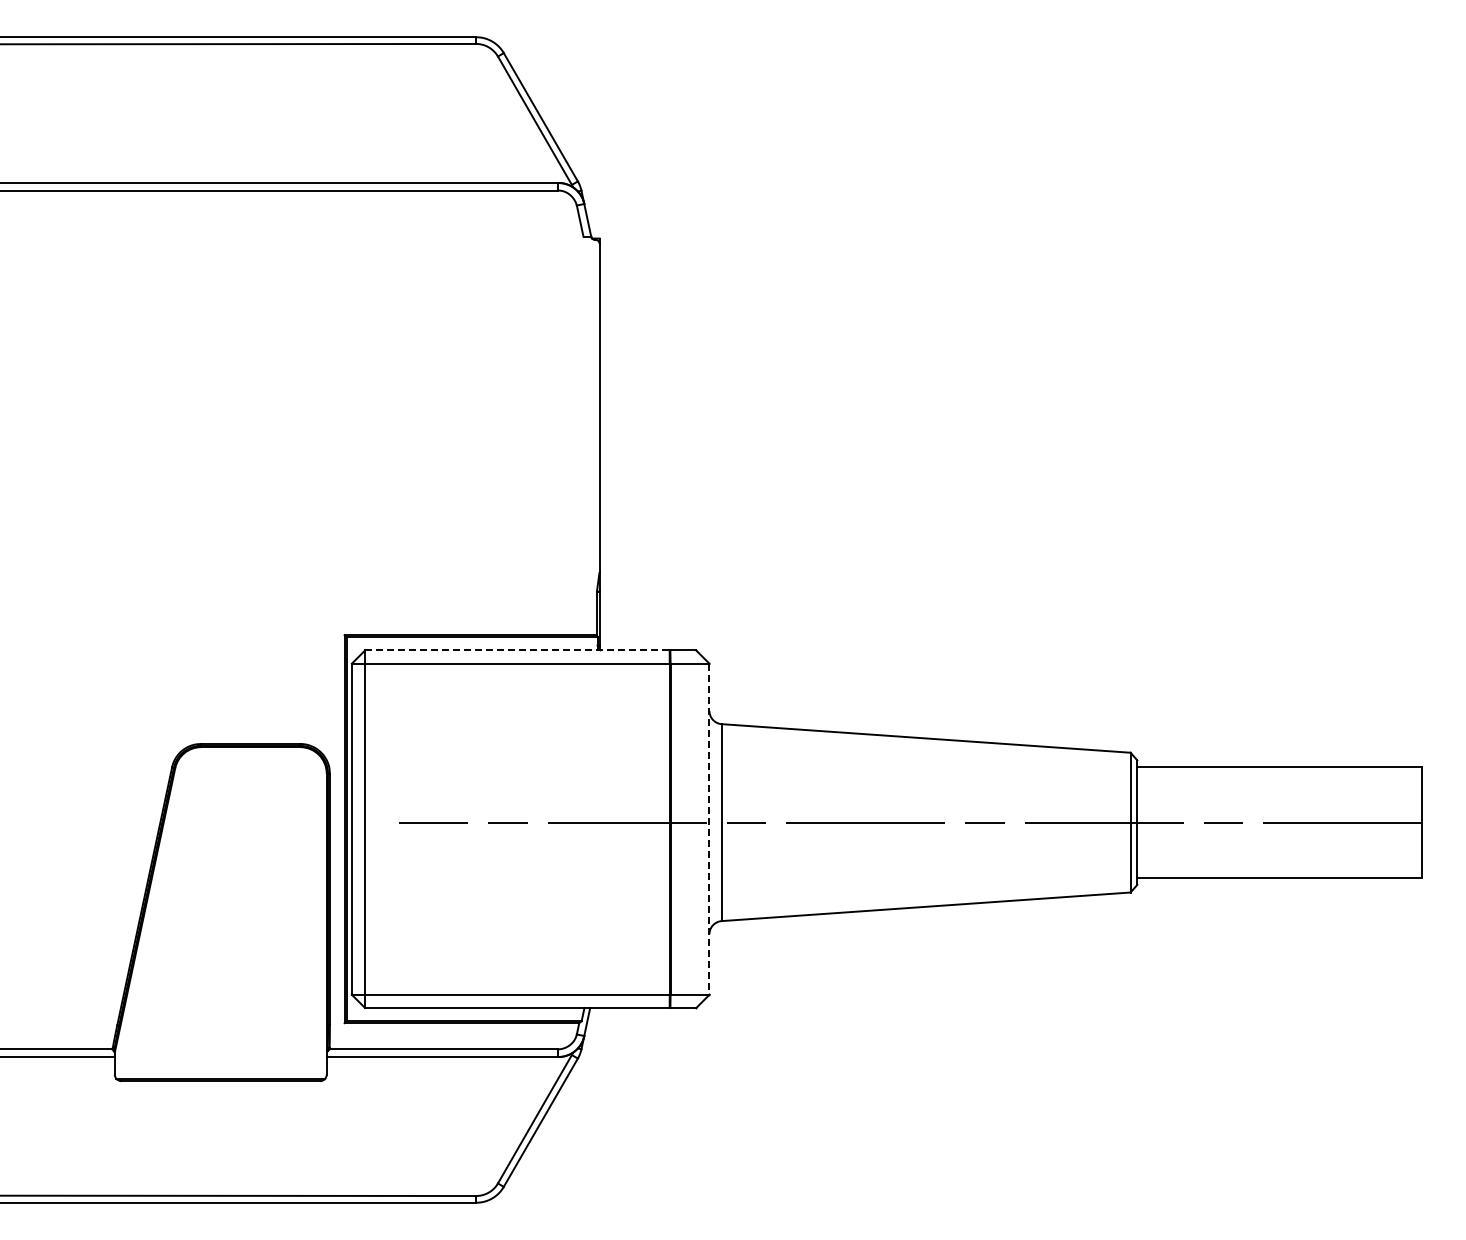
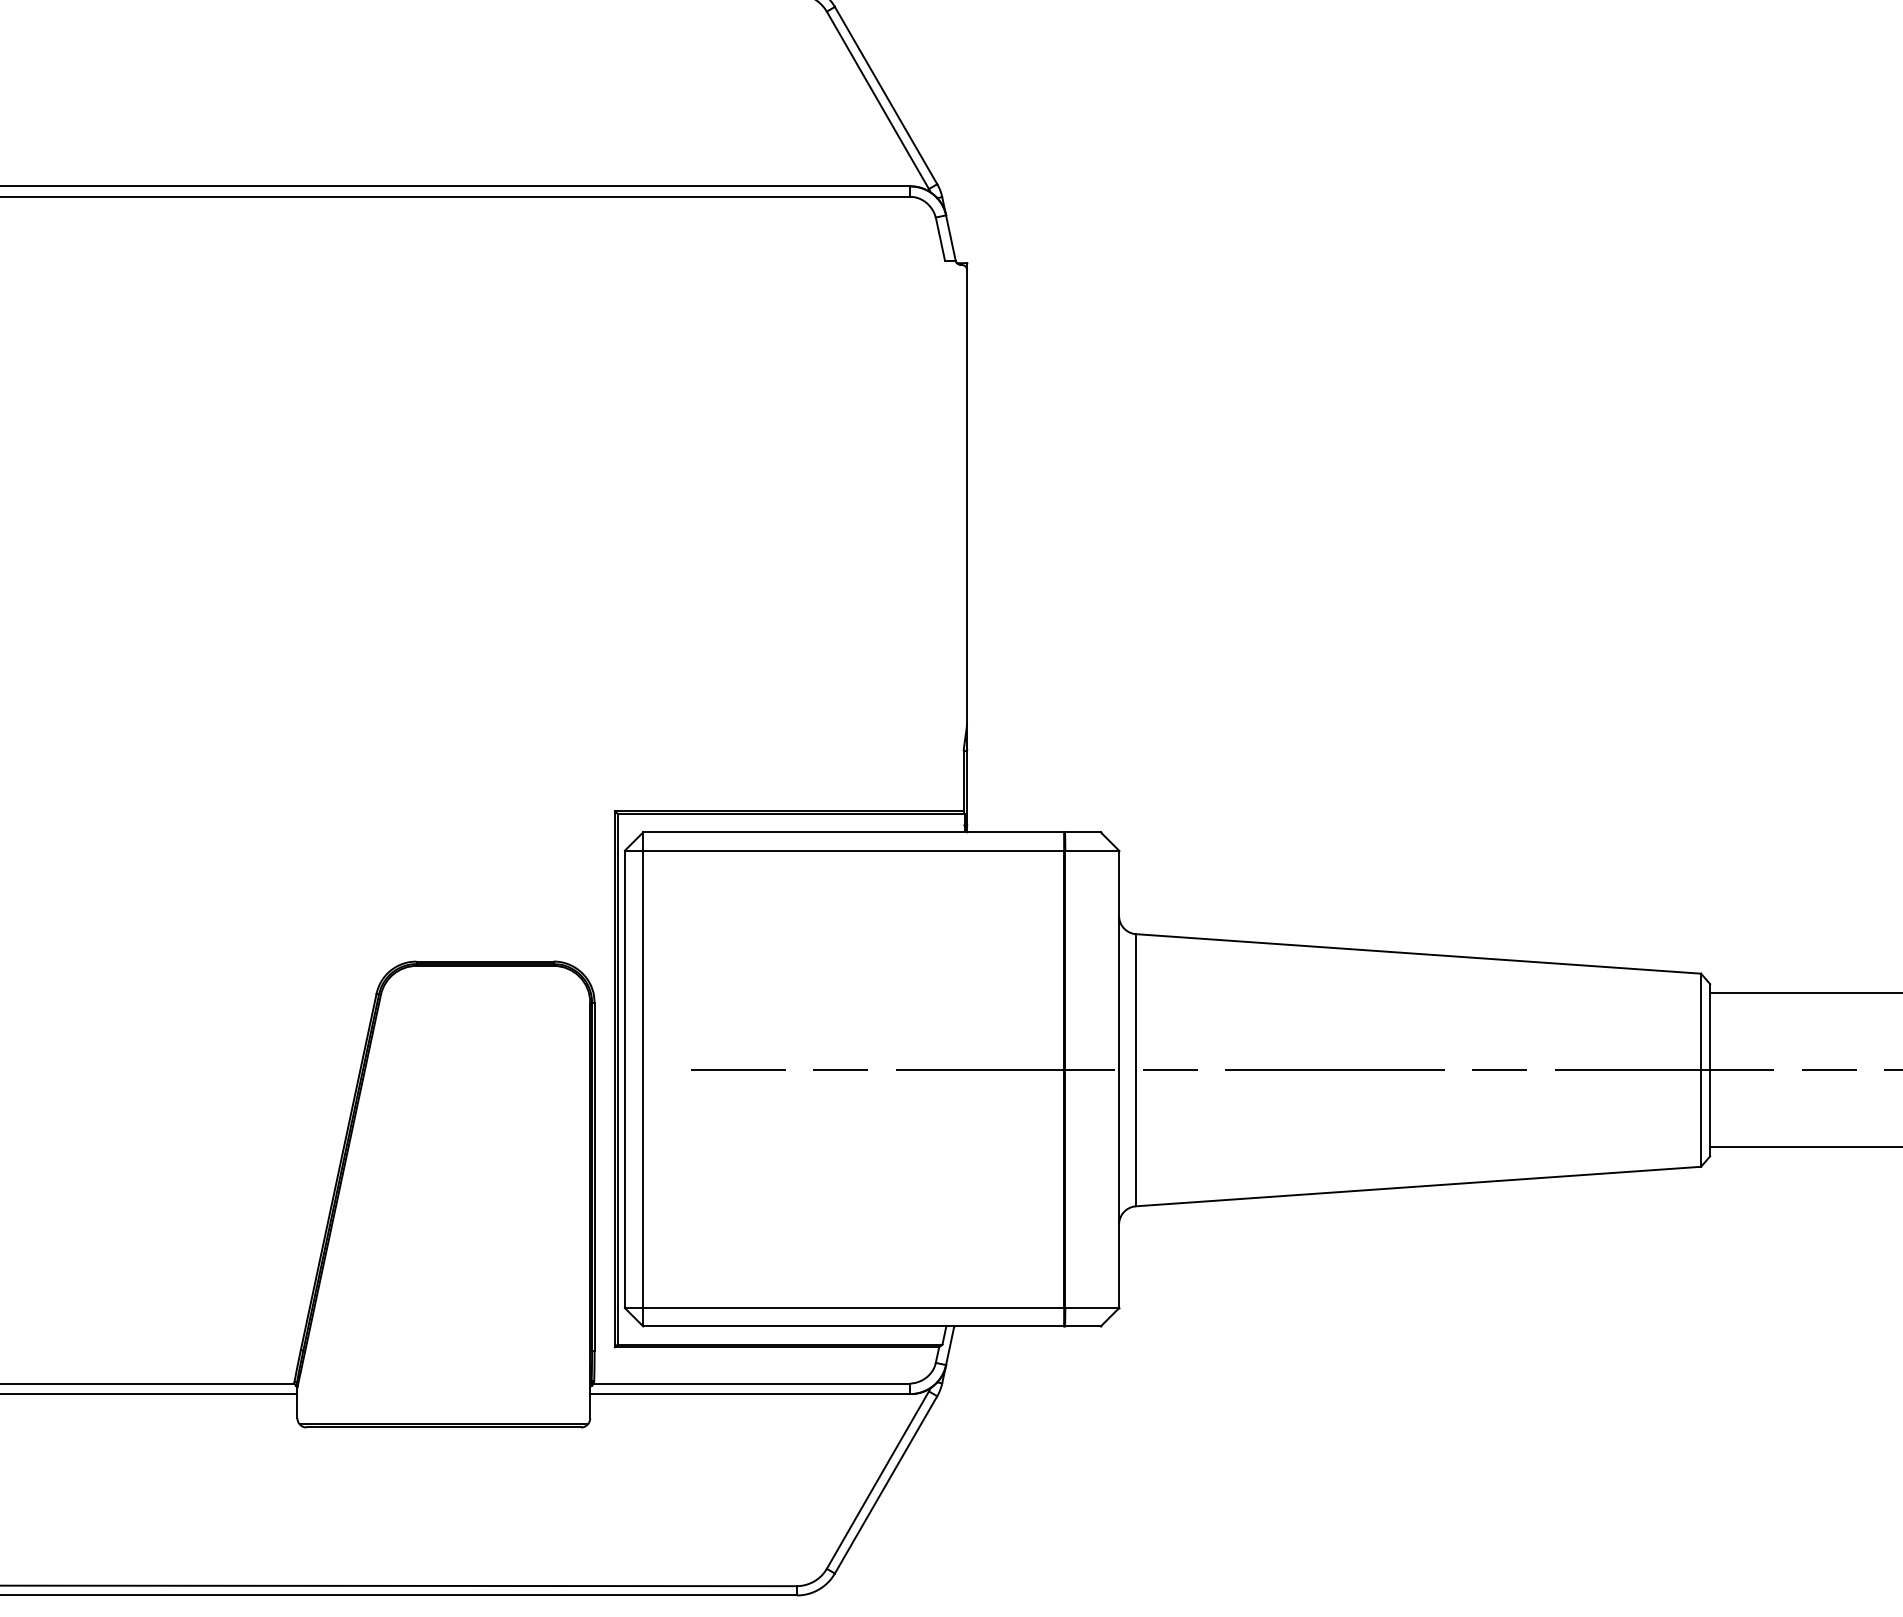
line: (517, 650) -> (853, 832), dashed -> solid
line: (709, 829) -> (1119, 1079), dashed -> solid

